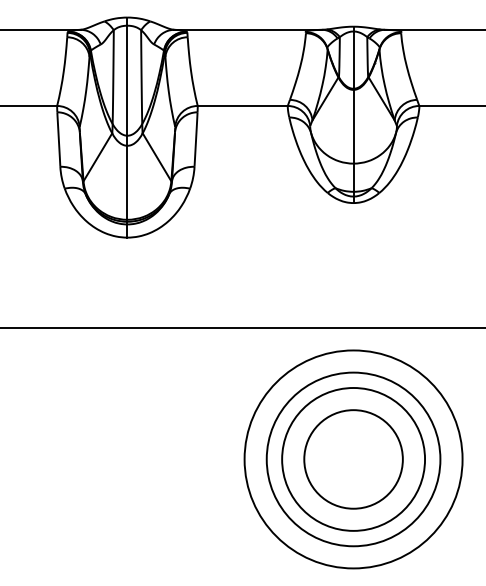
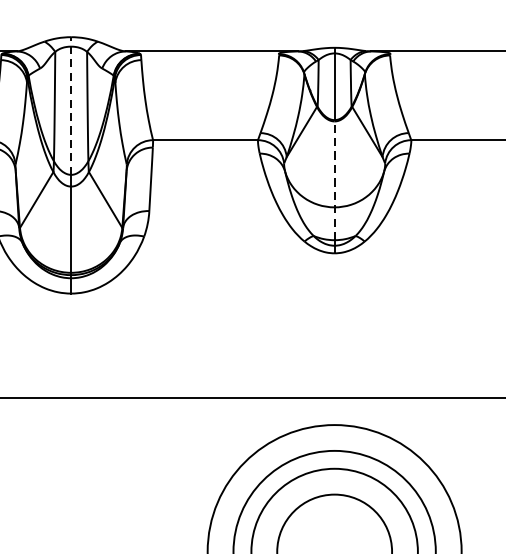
line: (127, 76) -> (71, 105), solid -> dashed
line: (353, 140) -> (334, 180), solid -> dashed

